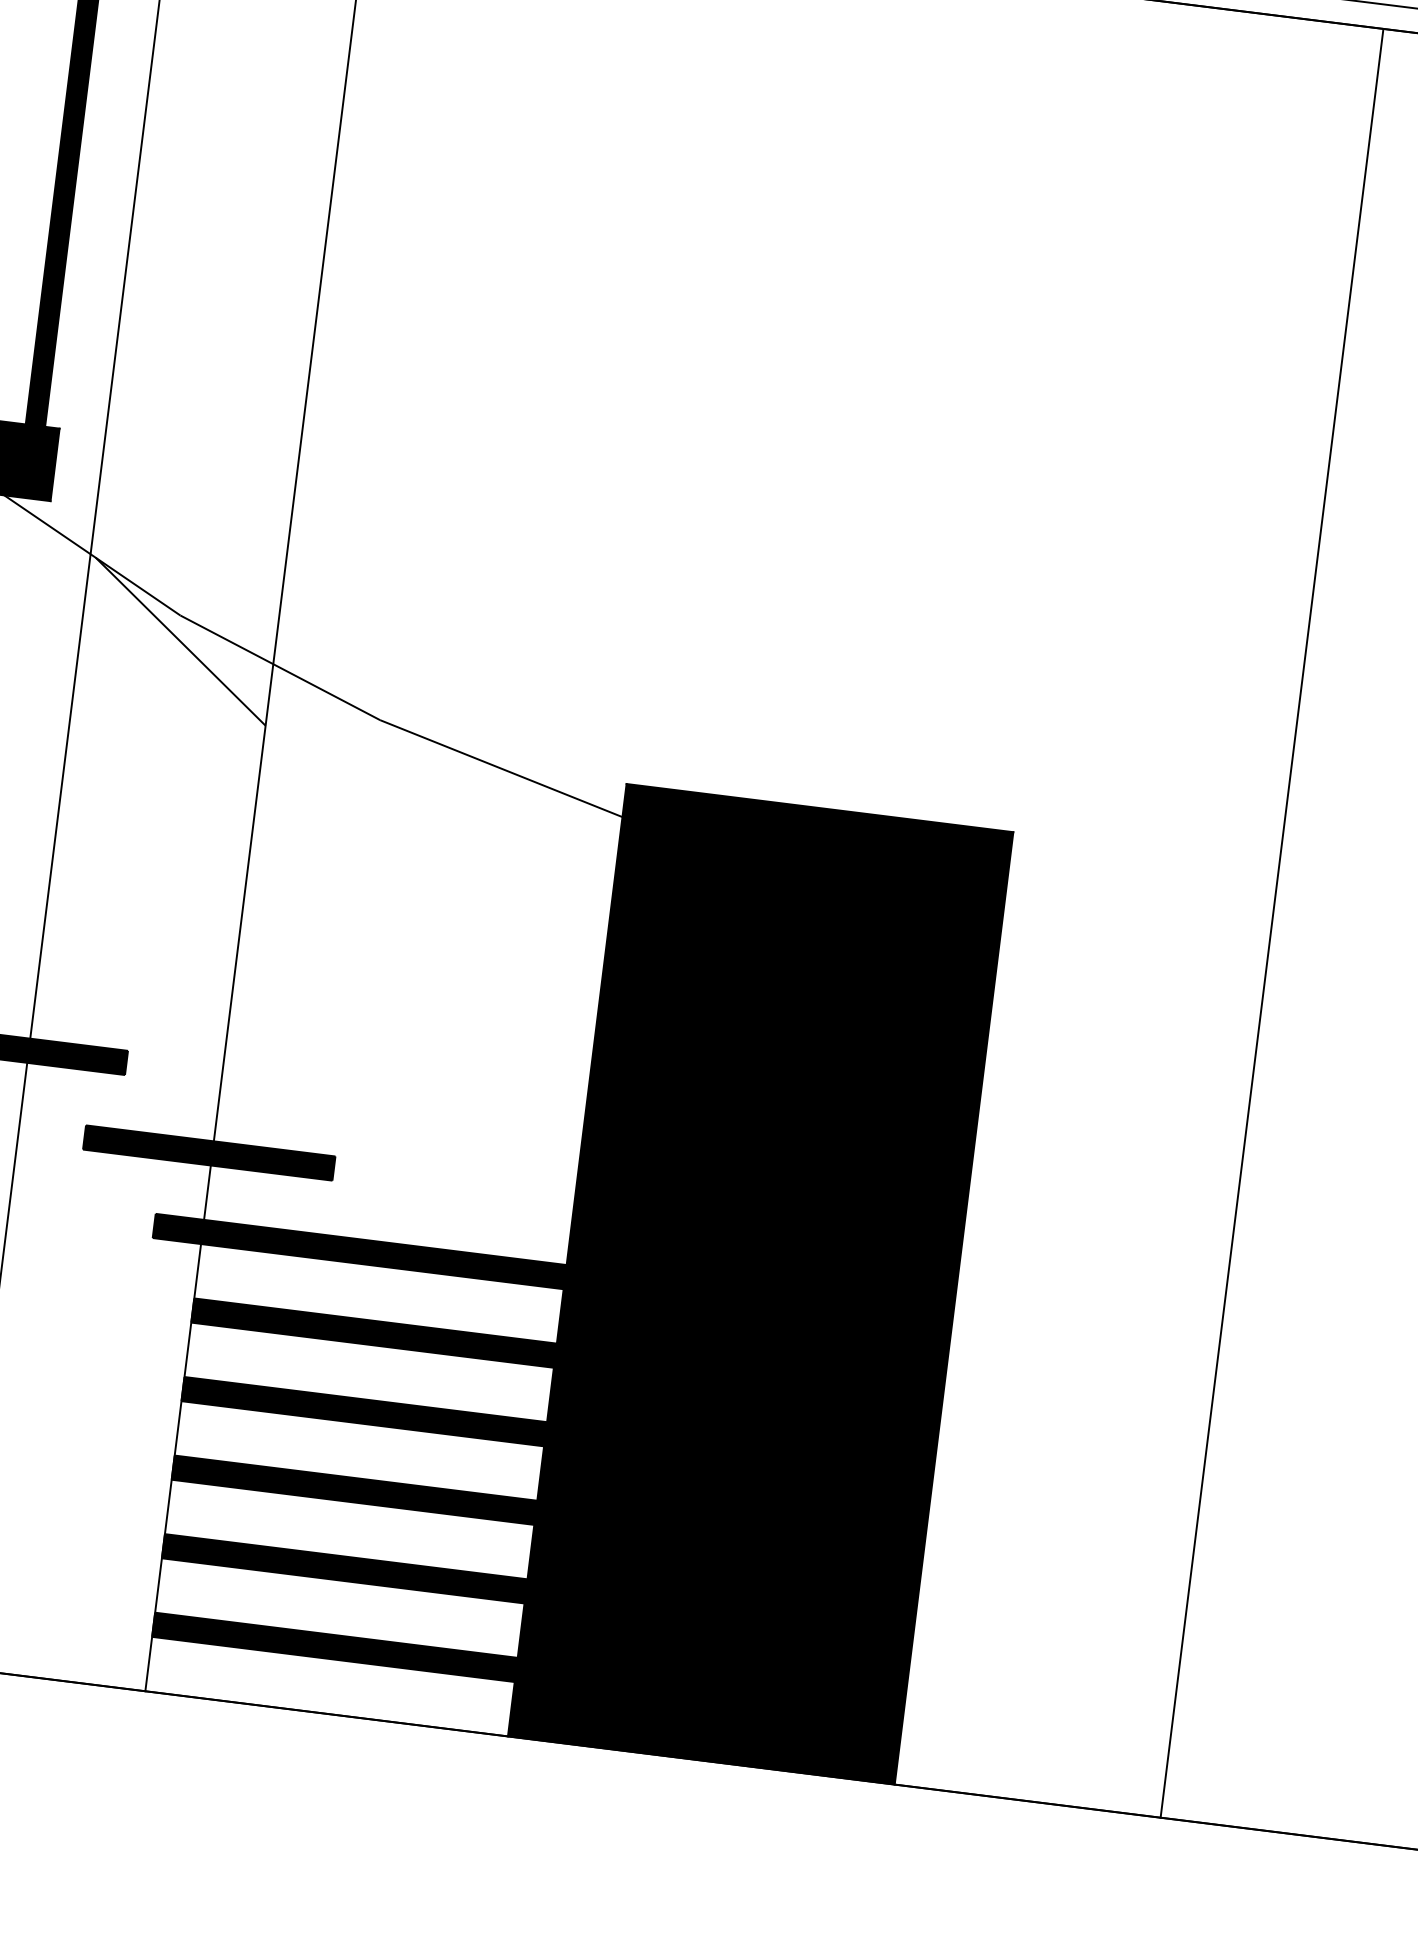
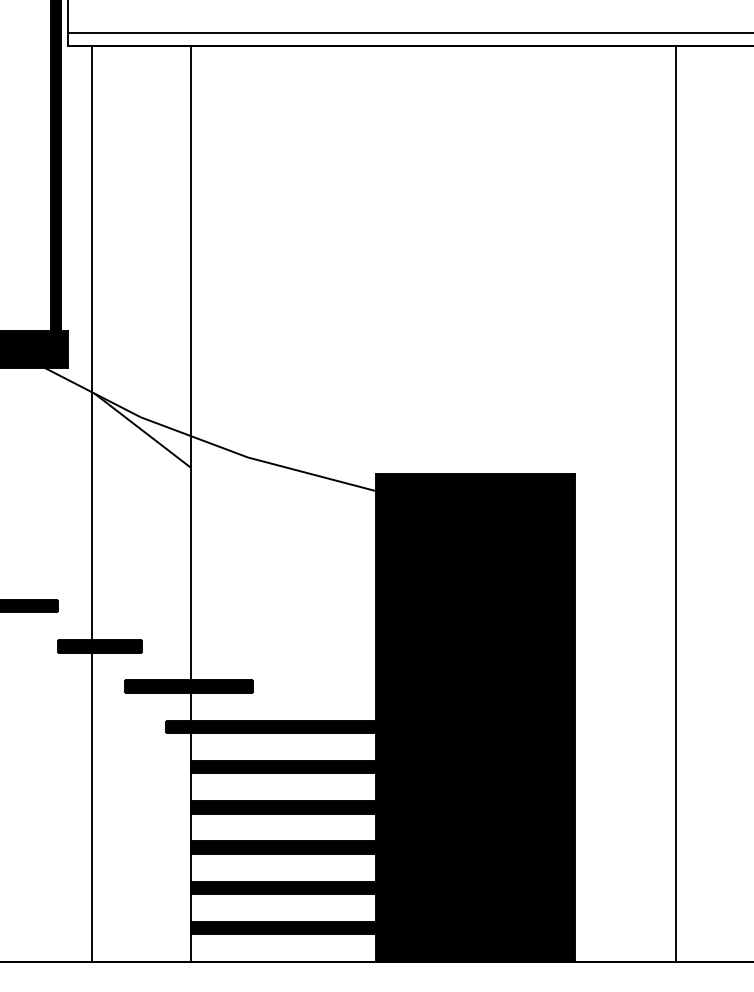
line: (1271, 922) -> (675, 503), moved

